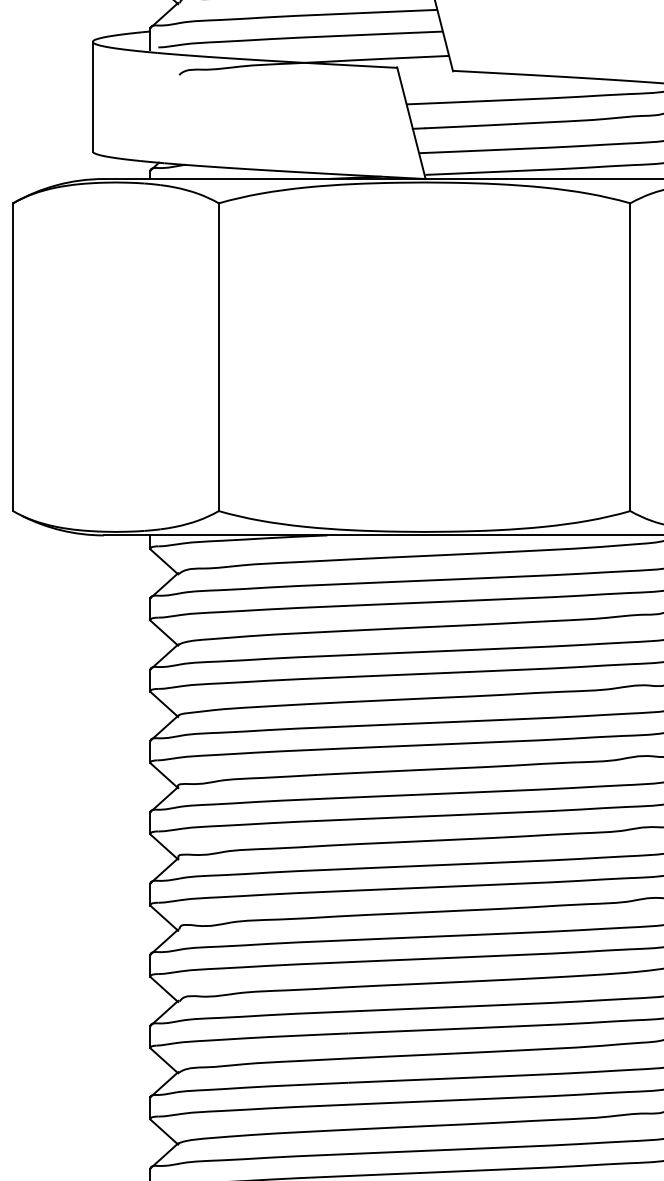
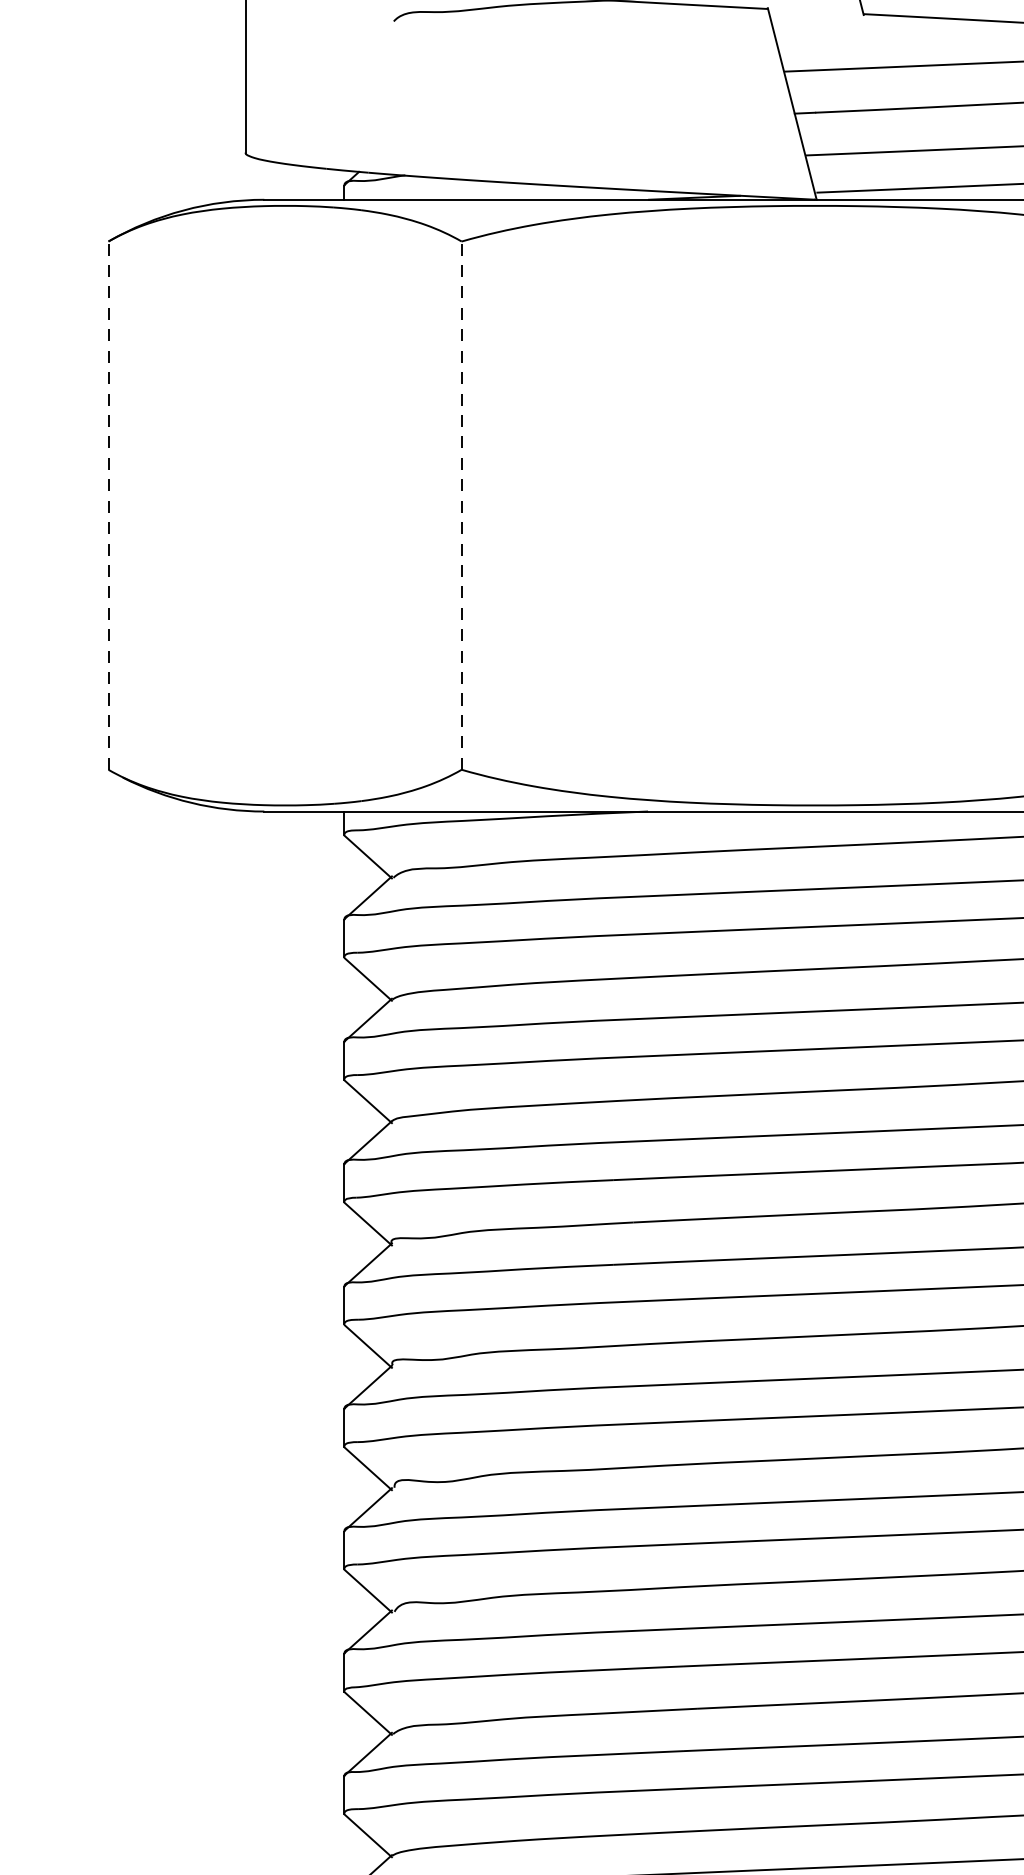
line: (13, 357) -> (109, 506), solid -> dashed
line: (218, 357) -> (461, 506), solid -> dashed

